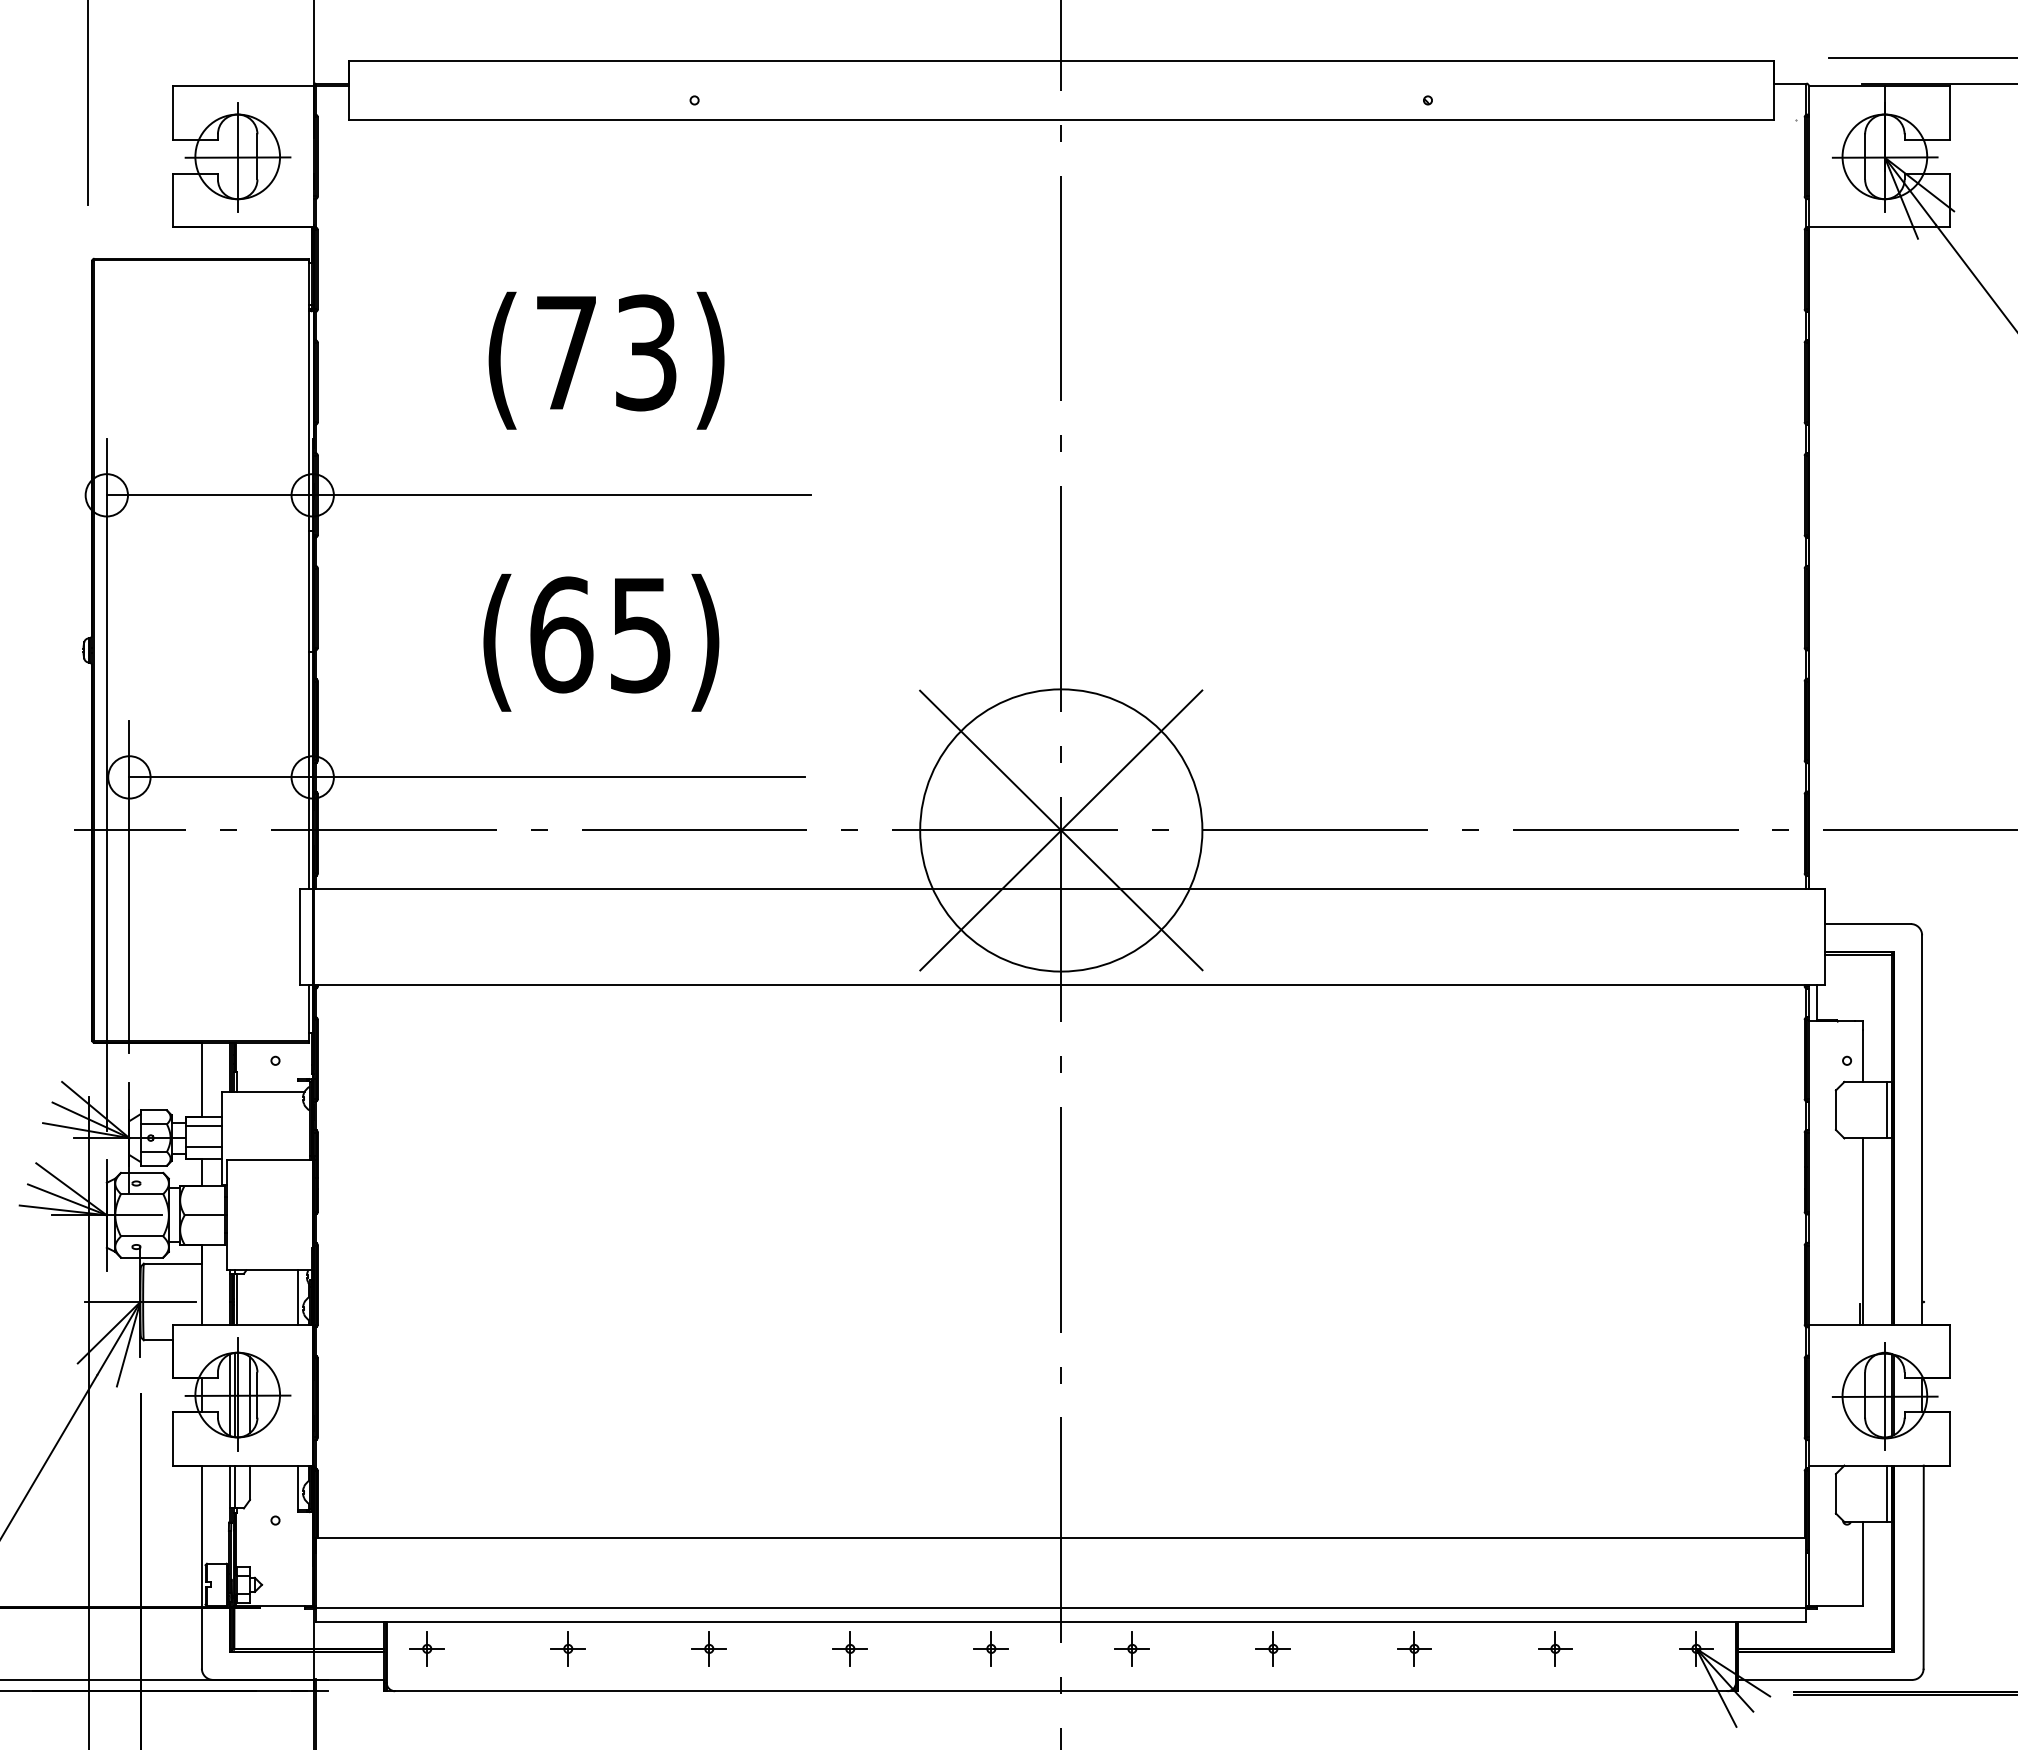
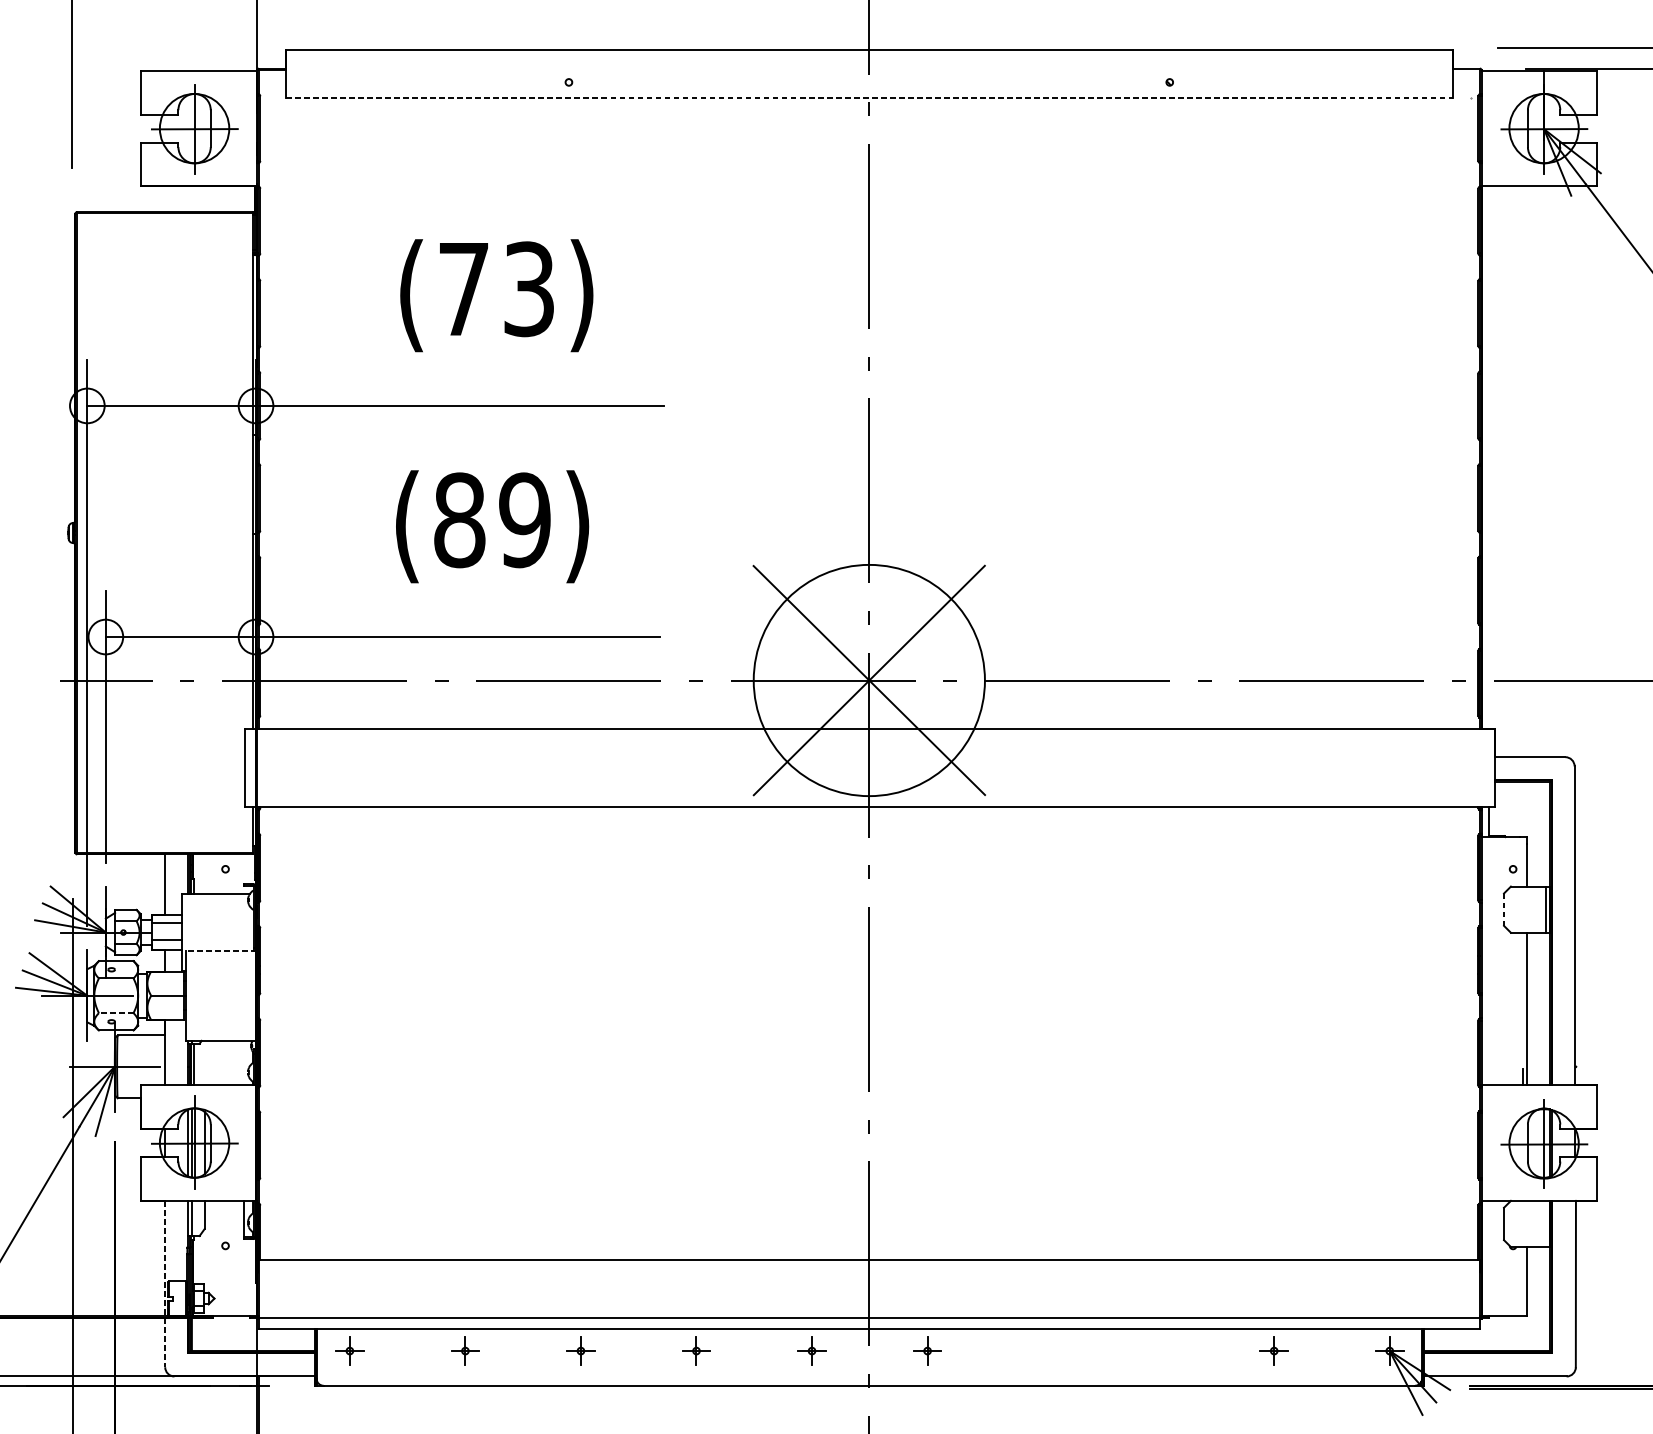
line: (1061, 119) -> (869, 98), solid -> dashed
text: (601, 634) -> (492, 519), (65) -> (89)
line: (1835, 1110) -> (1503, 909), solid -> dashed
line: (270, 1160) -> (221, 950), solid -> dashed
line: (141, 1236) -> (115, 1013), solid -> dashed
line: (298, 1297) -> (244, 1063), removed
line: (1887, 1493) -> (1546, 1223), removed
line: (201, 1567) -> (164, 1284), solid -> dashed
part: (1272, 1648) -> (1042, 1350), removed
part: (1414, 1648) -> (1158, 1350), removed

